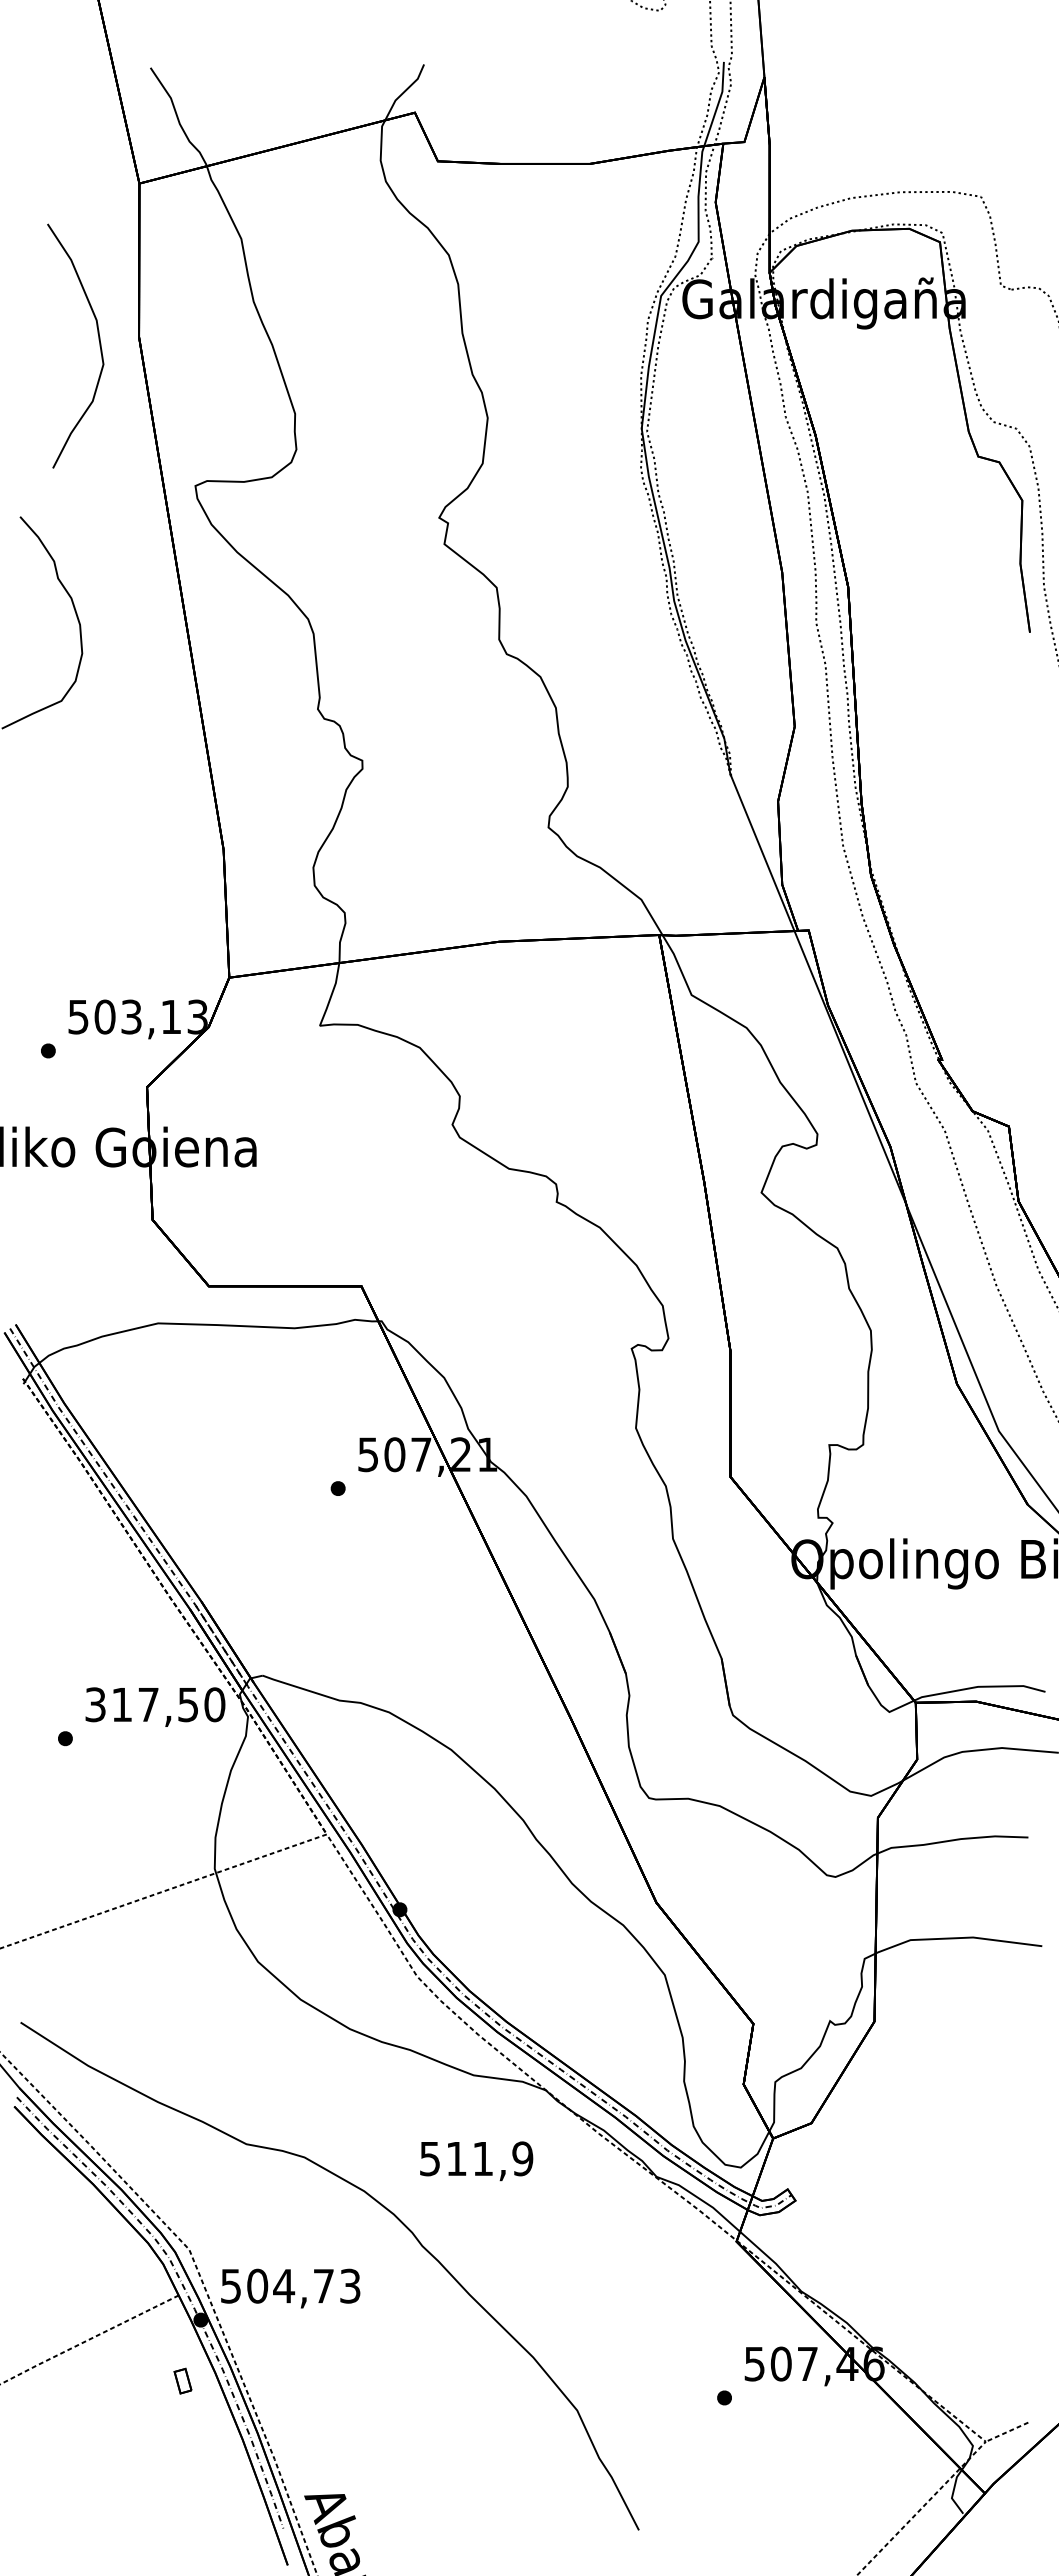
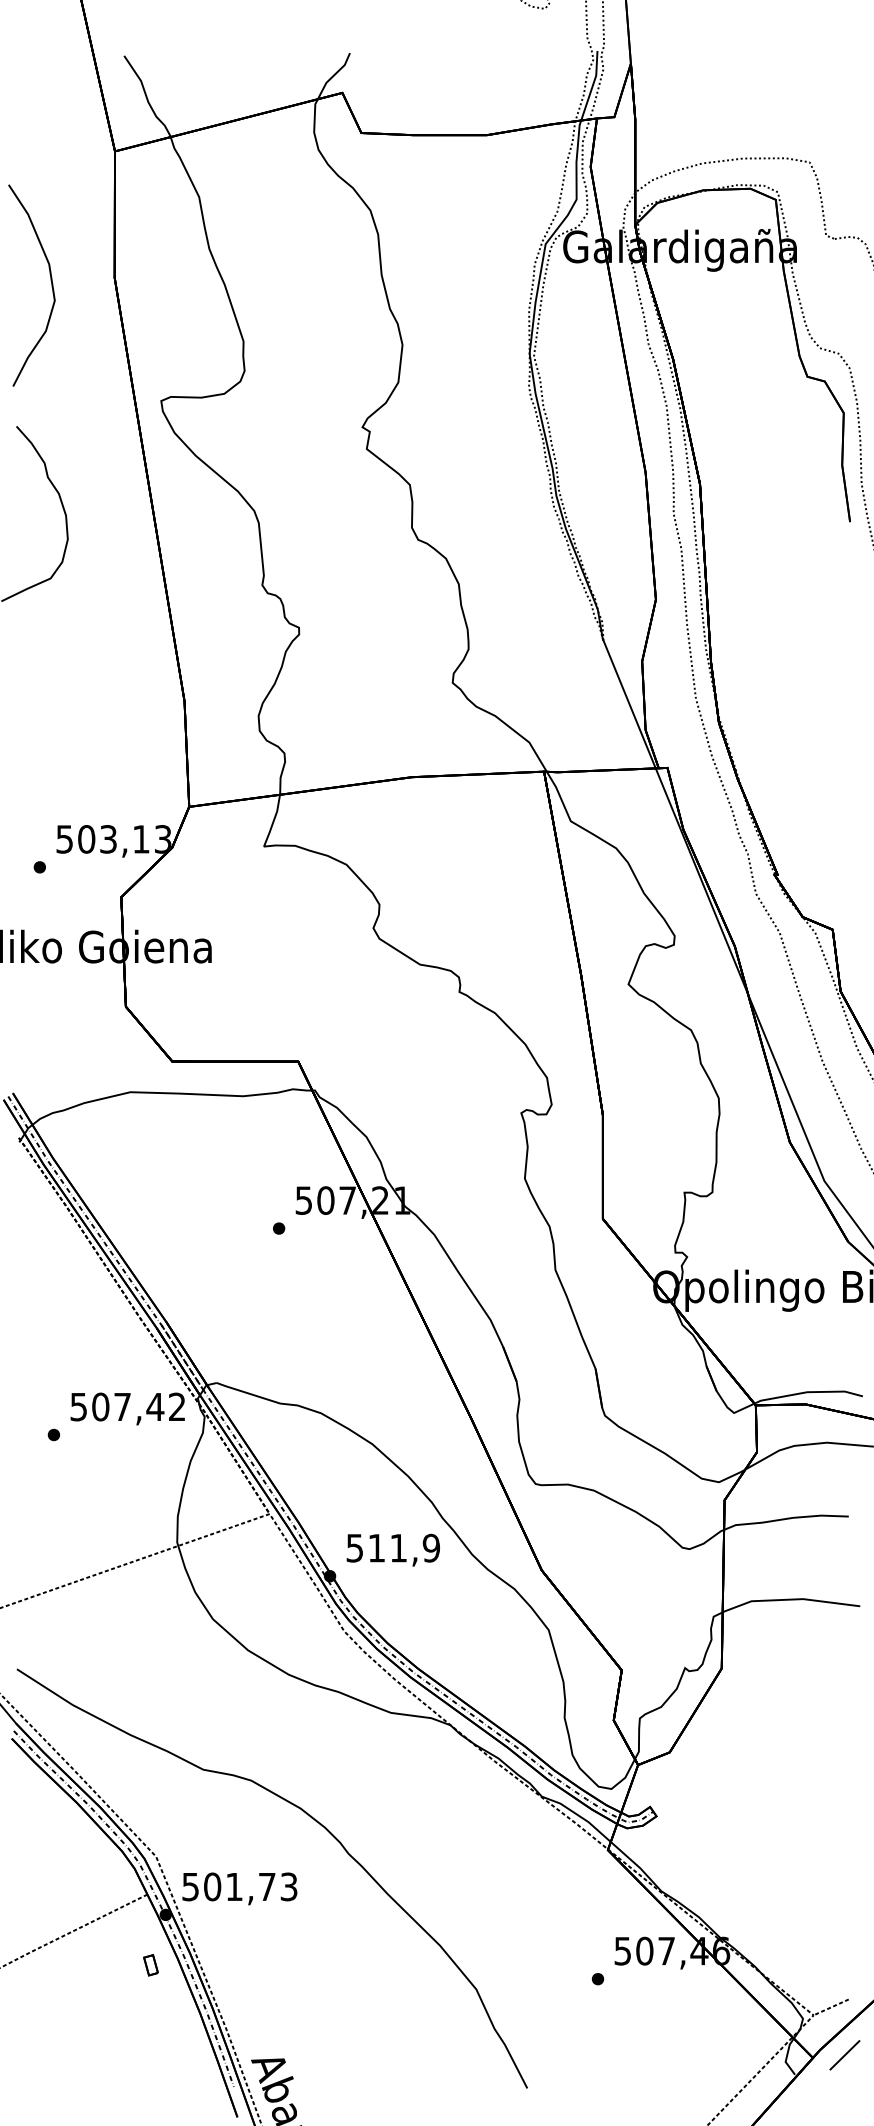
curve: (98, 340) -> (50, 280), moved
text: (155, 1704) -> (128, 1406), 317,50 -> 507,42
text: (476, 2161) -> (393, 1550), moved
text: (284, 2286) -> (234, 1887), 504,73 -> 501,73
line: (1023, 2489) -> (844, 2054), added

